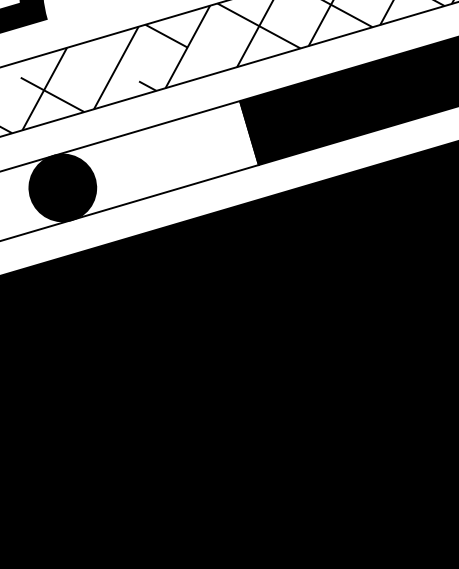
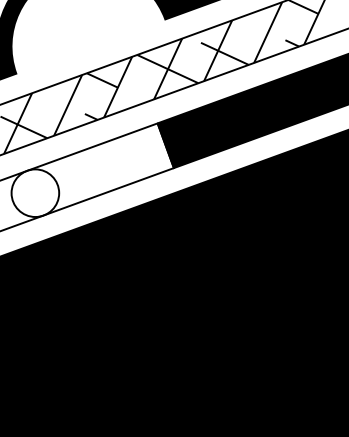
fill: (63, 186) -> (35, 192), removed

